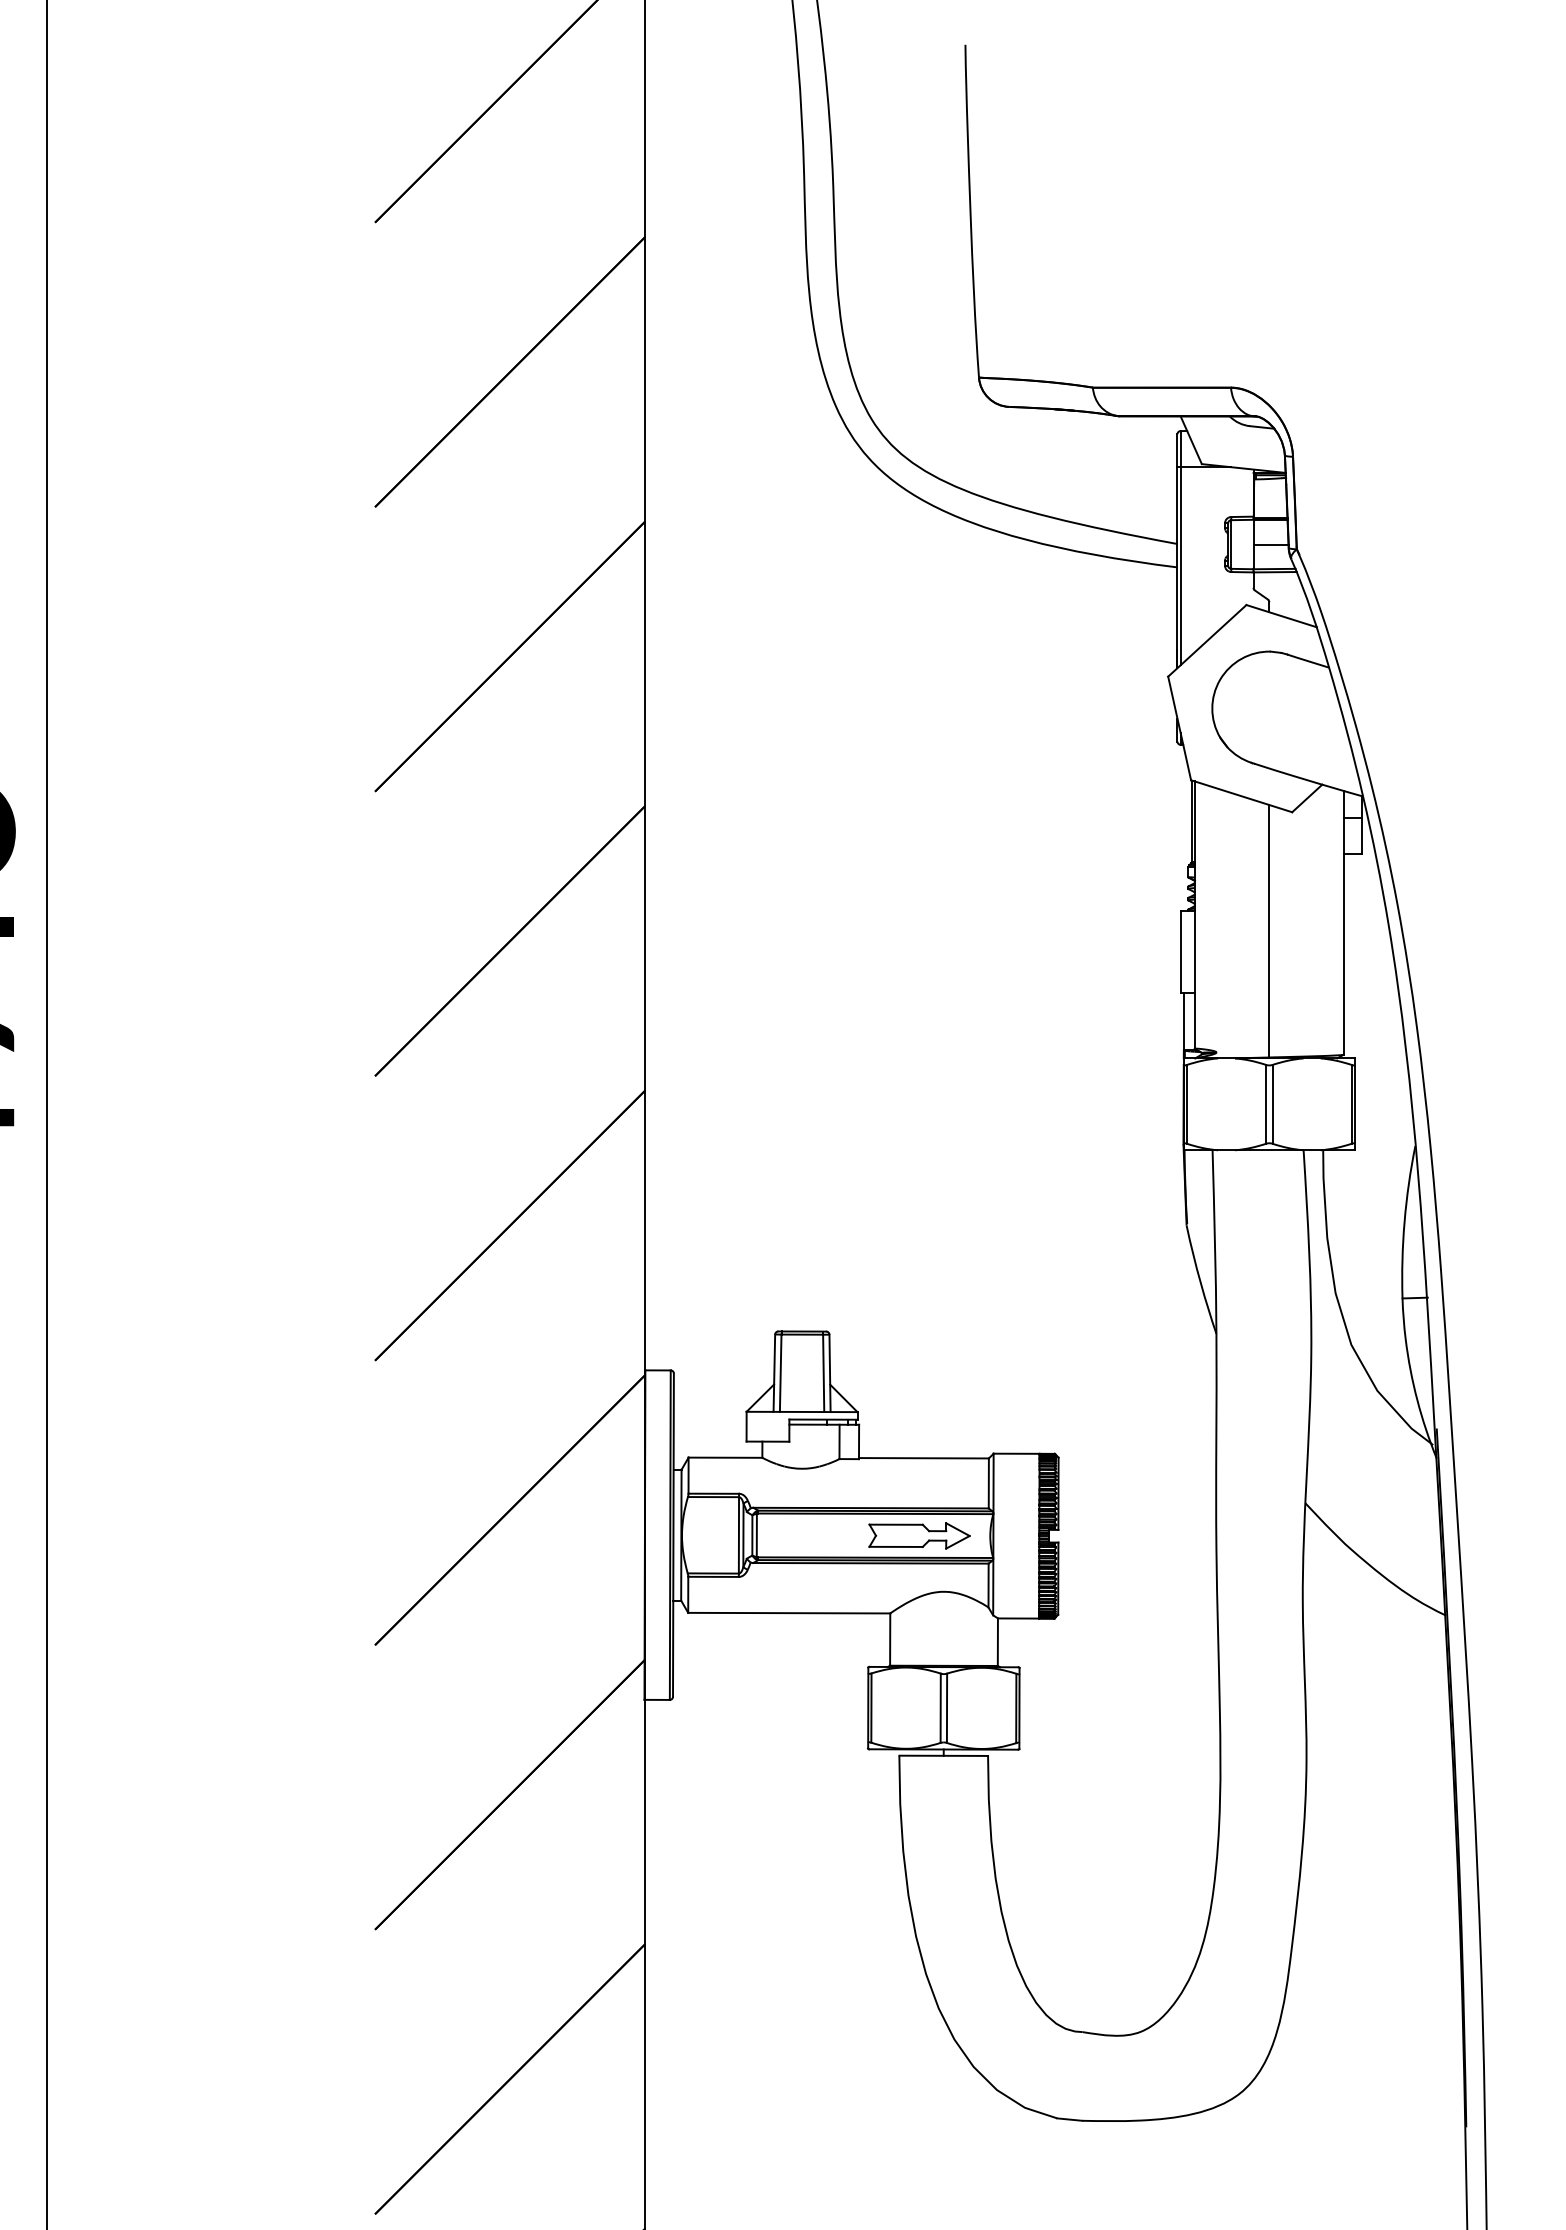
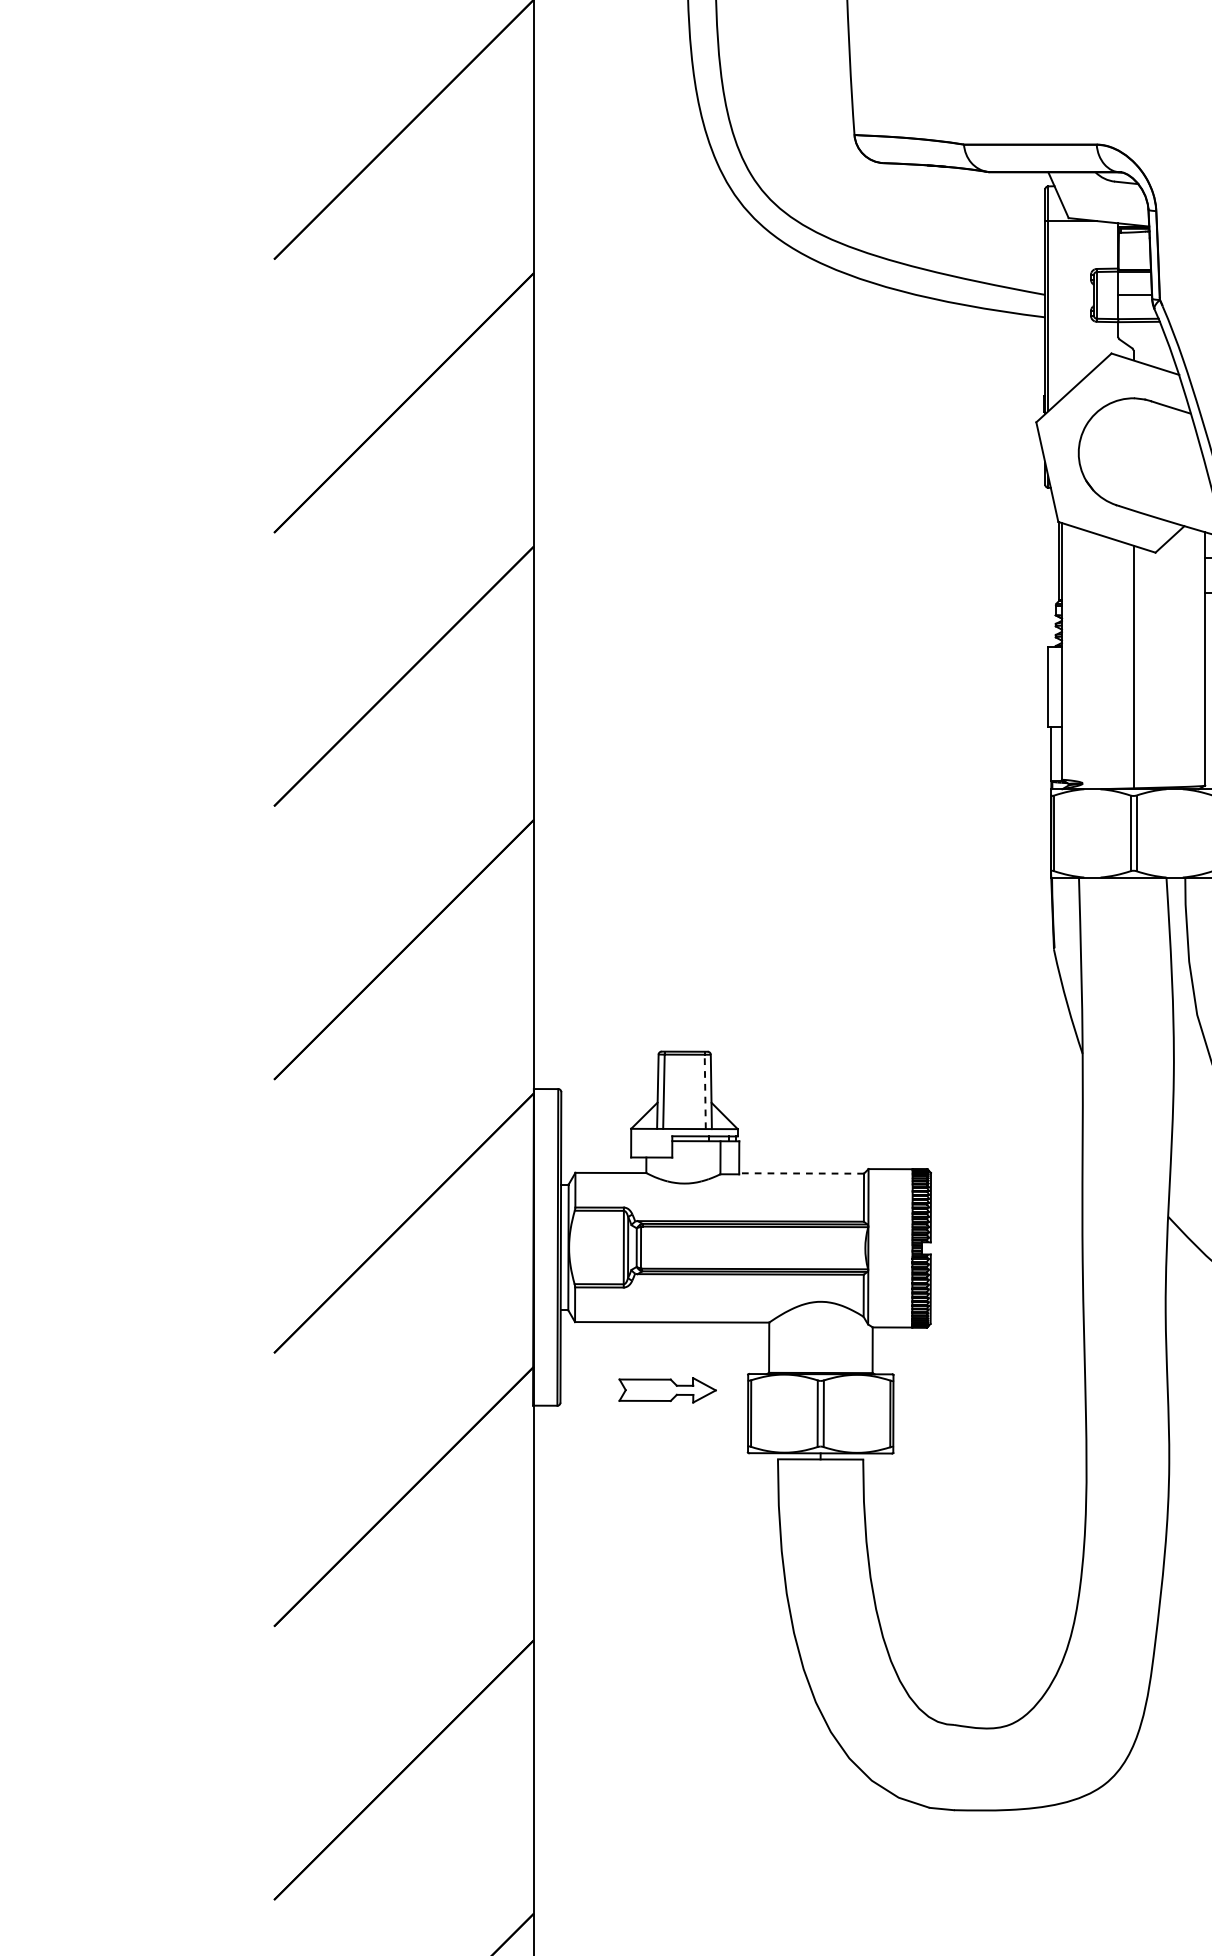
line: (823, 1373) -> (705, 1092), solid -> dashed
line: (923, 1458) -> (801, 1173), solid -> dashed
part: (919, 1535) -> (667, 1389), moved

